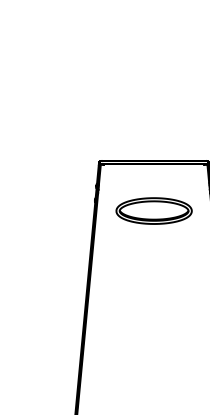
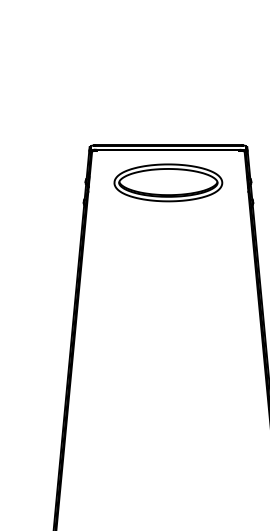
part: (153, 210) -> (167, 182), moved

